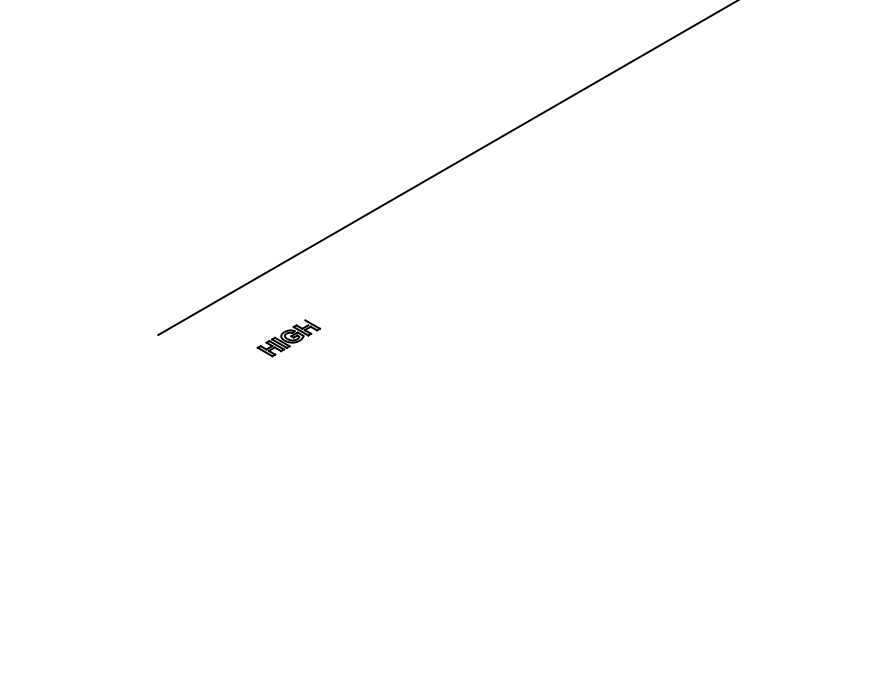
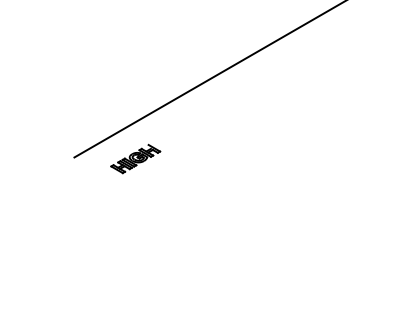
part: (288, 337) -> (135, 158), size x1.67

